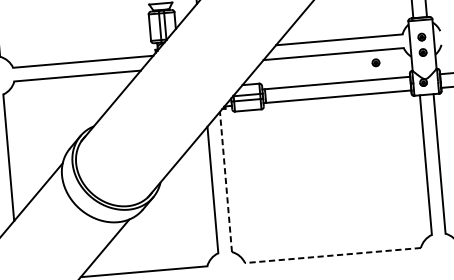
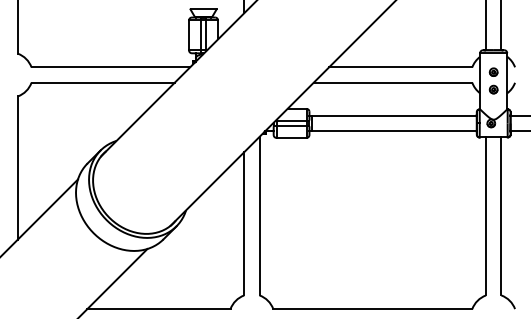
part: (375, 62) -> (439, 96), removed
line: (225, 181) -> (259, 215), dashed -> solid
line: (332, 255) -> (372, 309), dashed -> solid

